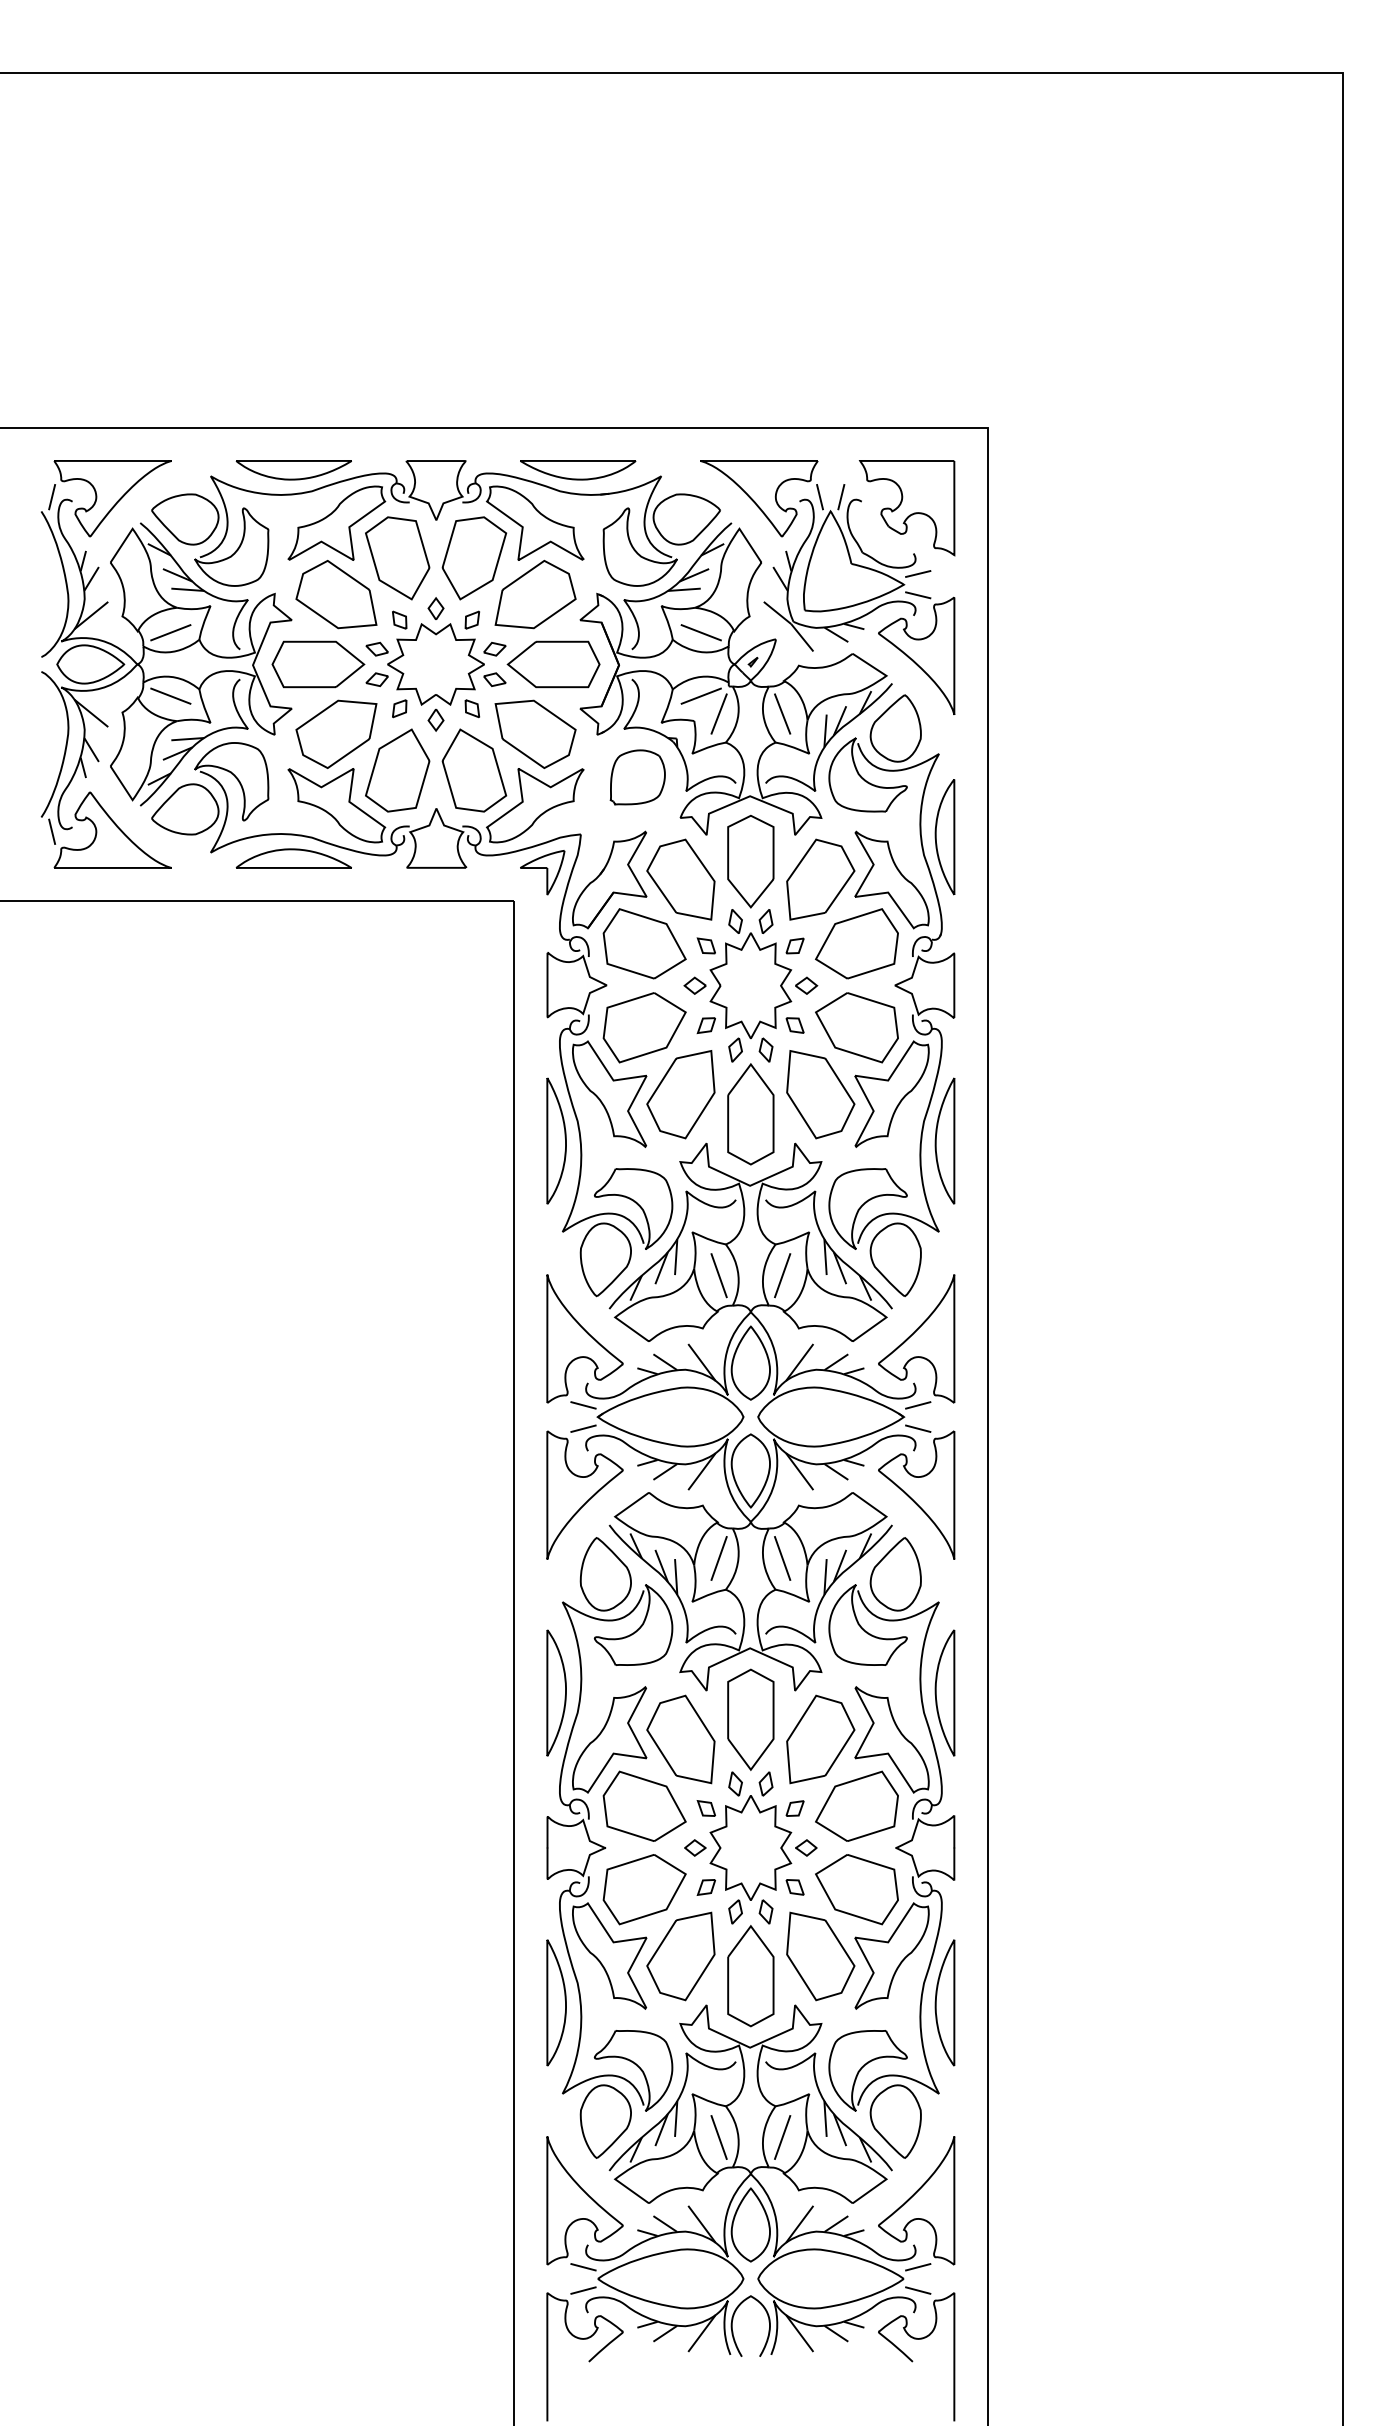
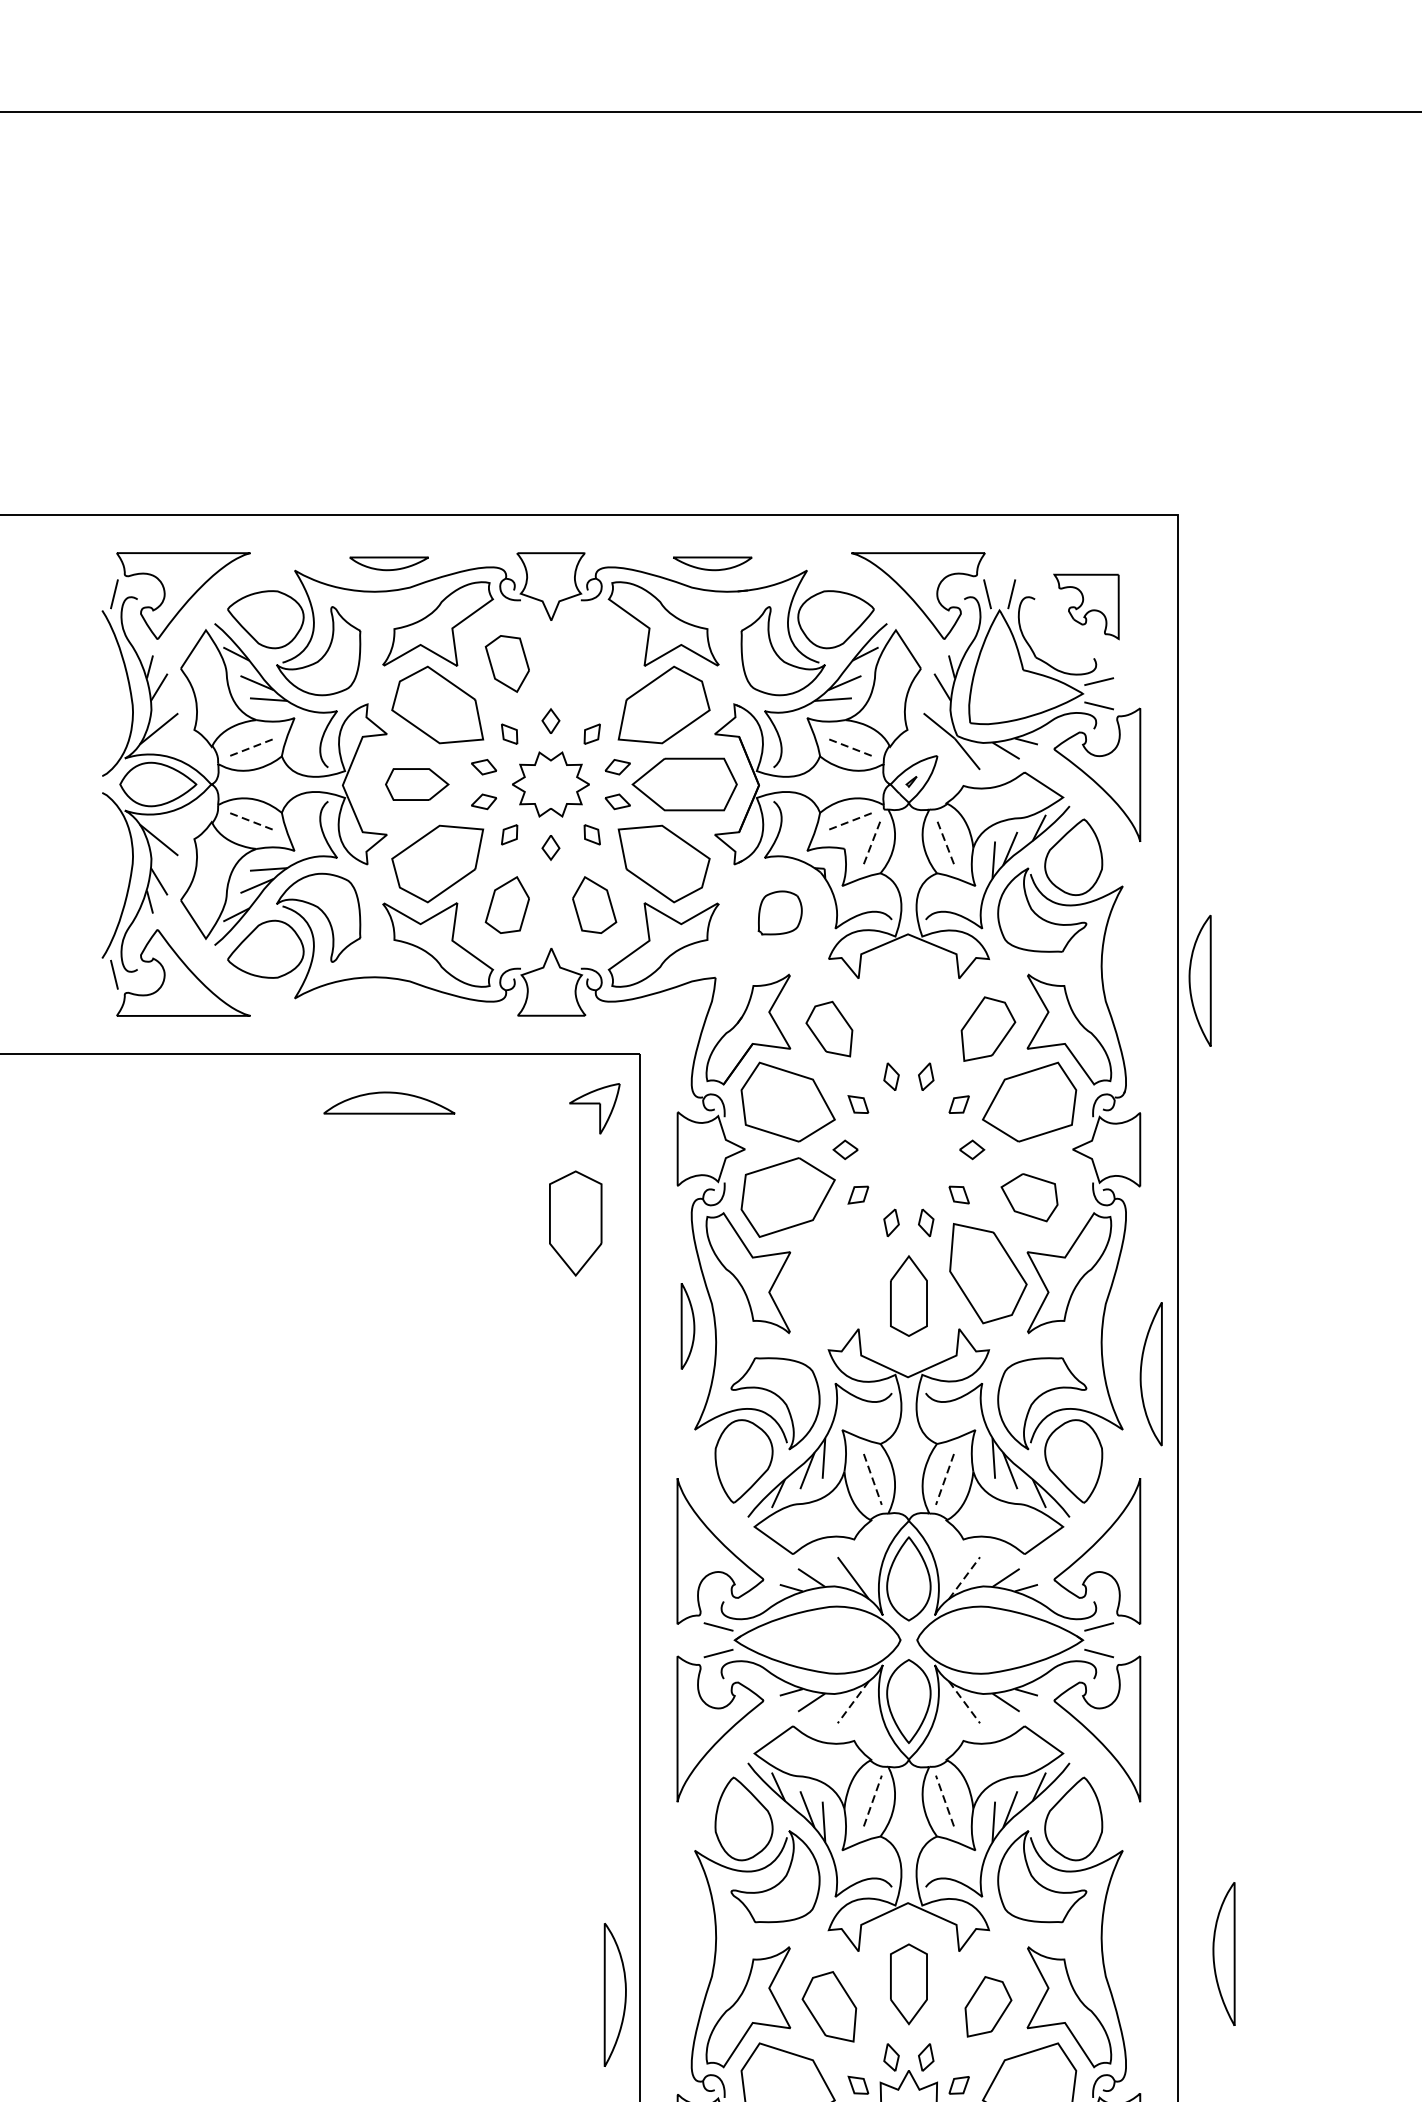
part: (293, 470) -> (388, 563), size x0.6
part: (578, 470) -> (712, 563), size x0.6
part: (906, 508) -> (1085, 607), size x0.6
part: (397, 558) -> (507, 664), size x0.6
part: (474, 558) -> (594, 664), removed
line: (170, 632) -> (249, 748), solid -> dashed
line: (701, 632) -> (852, 748), solid -> dashed
part: (318, 664) -> (417, 784), size x0.6
part: (435, 664) -> (550, 784), size x0.7
line: (170, 696) -> (249, 820), solid -> dashed
line: (701, 696) -> (852, 820), solid -> dashed
line: (719, 714) -> (873, 841), solid -> dashed
line: (782, 714) -> (944, 841), solid -> dashed
part: (397, 770) -> (507, 905), size x0.6
part: (474, 770) -> (594, 905), size x0.6
part: (637, 777) -> (780, 913), size x0.7
part: (944, 837) -> (1199, 981), moved
part: (293, 858) -> (388, 1102), moved
part: (750, 861) -> (575, 1223), moved
part: (542, 872) -> (594, 1108), moved
part: (680, 879) -> (828, 1029), size x0.6
part: (820, 879) -> (988, 1029), size x0.7
part: (750, 985) -> (908, 1149), removed
part: (856, 1027) -> (1029, 1197), size x0.6
part: (680, 1094) -> (828, 1273), removed
part: (750, 1114) -> (908, 1296), size x0.7
part: (556, 1140) -> (687, 1325), size x0.6
part: (944, 1140) -> (1150, 1373), moved
line: (719, 1275) -> (873, 1479), solid -> dashed
line: (782, 1275) -> (944, 1479), solid -> dashed
line: (799, 1362) -> (964, 1578), solid -> dashed
line: (701, 1471) -> (852, 1702), solid -> dashed
line: (799, 1471) -> (964, 1702), solid -> dashed
line: (719, 1558) -> (873, 1801), solid -> dashed
line: (782, 1558) -> (944, 1801), solid -> dashed
part: (556, 1692) -> (615, 1994), moved
part: (944, 1692) -> (1223, 1953), moved
part: (750, 1719) -> (908, 1984), size x0.7
part: (680, 1739) -> (828, 2006), size x0.7
part: (820, 1739) -> (988, 2006), size x0.6

